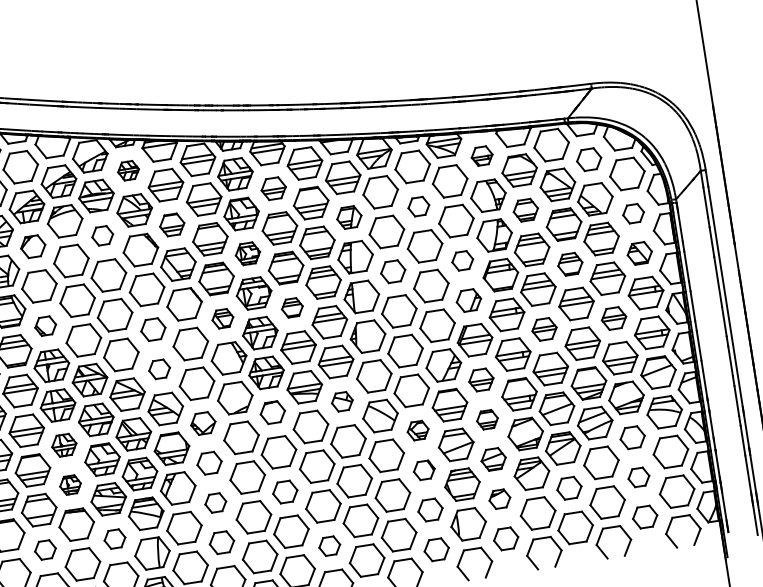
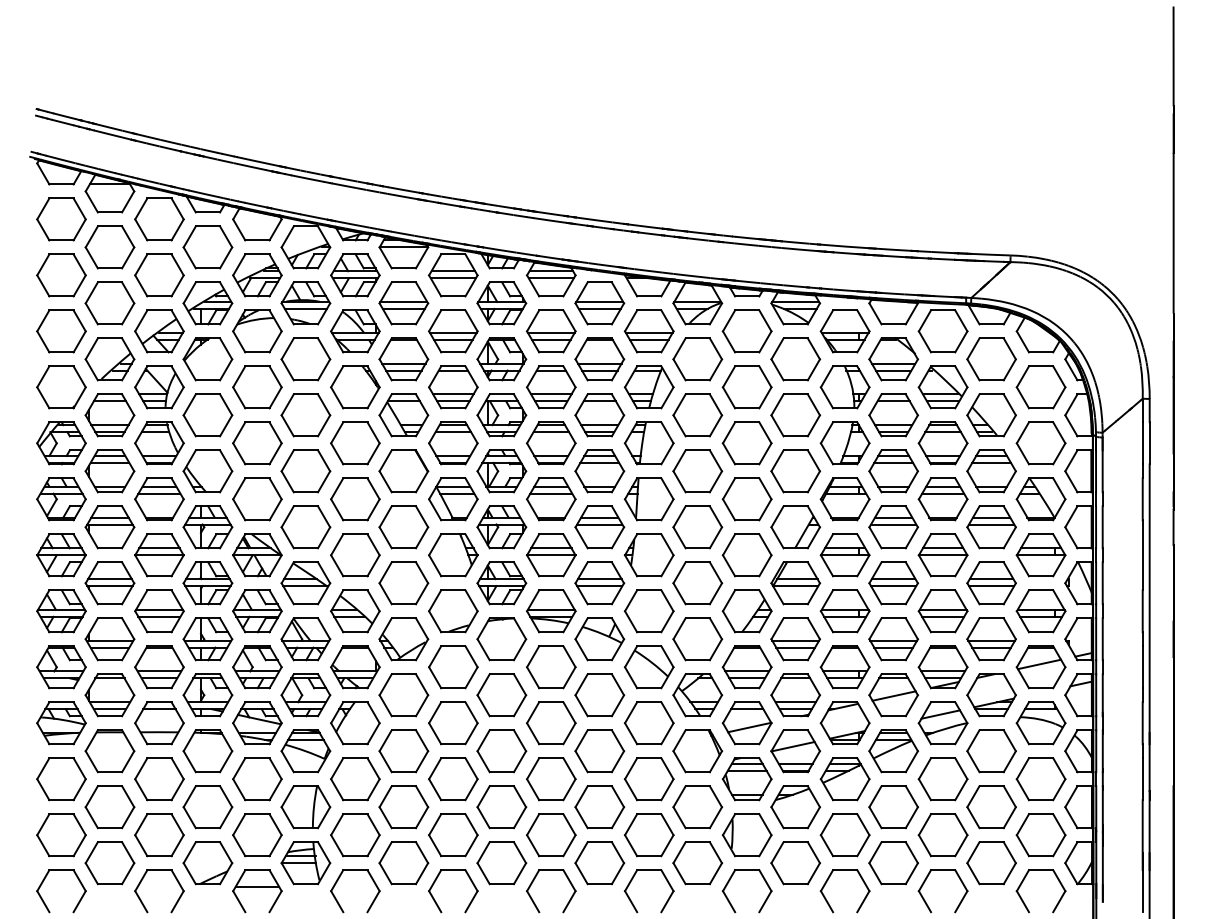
part: (481, 156) -> (844, 331), size x1.67
part: (589, 159) -> (991, 359), size x1.43
part: (128, 170) -> (355, 275), size x1.67
part: (273, 188) -> (551, 331), size x1.43
part: (418, 206) -> (746, 387), size x1.67
part: (525, 210) -> (893, 415), size x1.43
part: (633, 213) -> (1040, 443), size x1.67
part: (348, 217) -> (648, 387), size x1.43
part: (171, 225) -> (403, 359), size x1.43
part: (102, 235) -> (305, 359), size x1.67
part: (32, 246) -> (207, 359), size x1.43
part: (247, 253) -> (501, 415), size x1.43
part: (639, 253) -> (1040, 499), size x1.43
part: (462, 260) -> (795, 471), size x1.67
part: (569, 264) -> (942, 499), size x1.43
part: (392, 271) -> (697, 471), size x1.43
part: (468, 300) -> (795, 527), size x1.43
part: (292, 307) -> (551, 499), size x1.67
part: (222, 318) -> (453, 499), size x1.67
part: (614, 318) -> (991, 583), size x1.43
part: (45, 326) -> (207, 471), size x1.67
part: (153, 329) -> (355, 499), size x1.43
part: (544, 329) -> (893, 583), size x1.43
part: (159, 369) -> (355, 555), size x1.67
part: (481, 380) -> (795, 639), size x1.43
part: (342, 401) -> (599, 639), size x1.67
part: (272, 412) -> (501, 639), size x1.43
part: (487, 419) -> (795, 695), size x1.67
part: (203, 423) -> (403, 639), size x1.43
part: (417, 430) -> (697, 695), size x1.67
part: (632, 437) -> (991, 751), size x1.43
part: (64, 445) -> (207, 639), size x1.43
part: (493, 459) -> (795, 751), size x1.43
part: (209, 463) -> (403, 695), size x1.43
part: (424, 470) -> (697, 751), size x1.67
part: (638, 477) -> (991, 807), size x1.67
part: (70, 485) -> (207, 695), size x1.67
part: (569, 488) -> (893, 807), size x1.43
part: (285, 492) -> (501, 751), size x1.43
part: (499, 499) -> (795, 807), size x1.67
part: (215, 503) -> (403, 751), size x1.67
part: (430, 510) -> (697, 807), size x1.43
part: (645, 517) -> (991, 863), size x1.43
part: (115, 539) -> (257, 779), size x1.67
part: (506, 539) -> (795, 863), size x1.43
part: (221, 542) -> (403, 807), size x1.43
part: (329, 546) -> (551, 835), size x1.67
part: (436, 549) -> (697, 863), size x1.43
part: (45, 550) -> (159, 779), size x1.67

